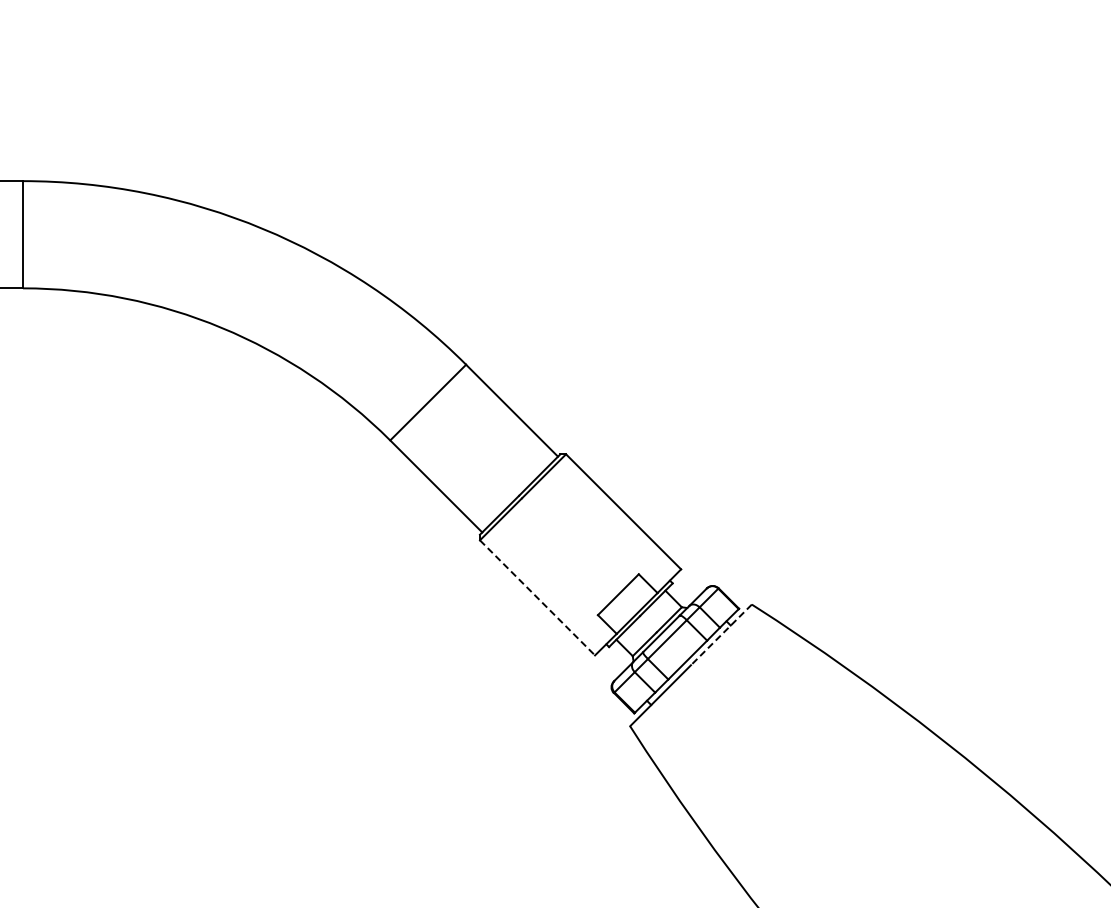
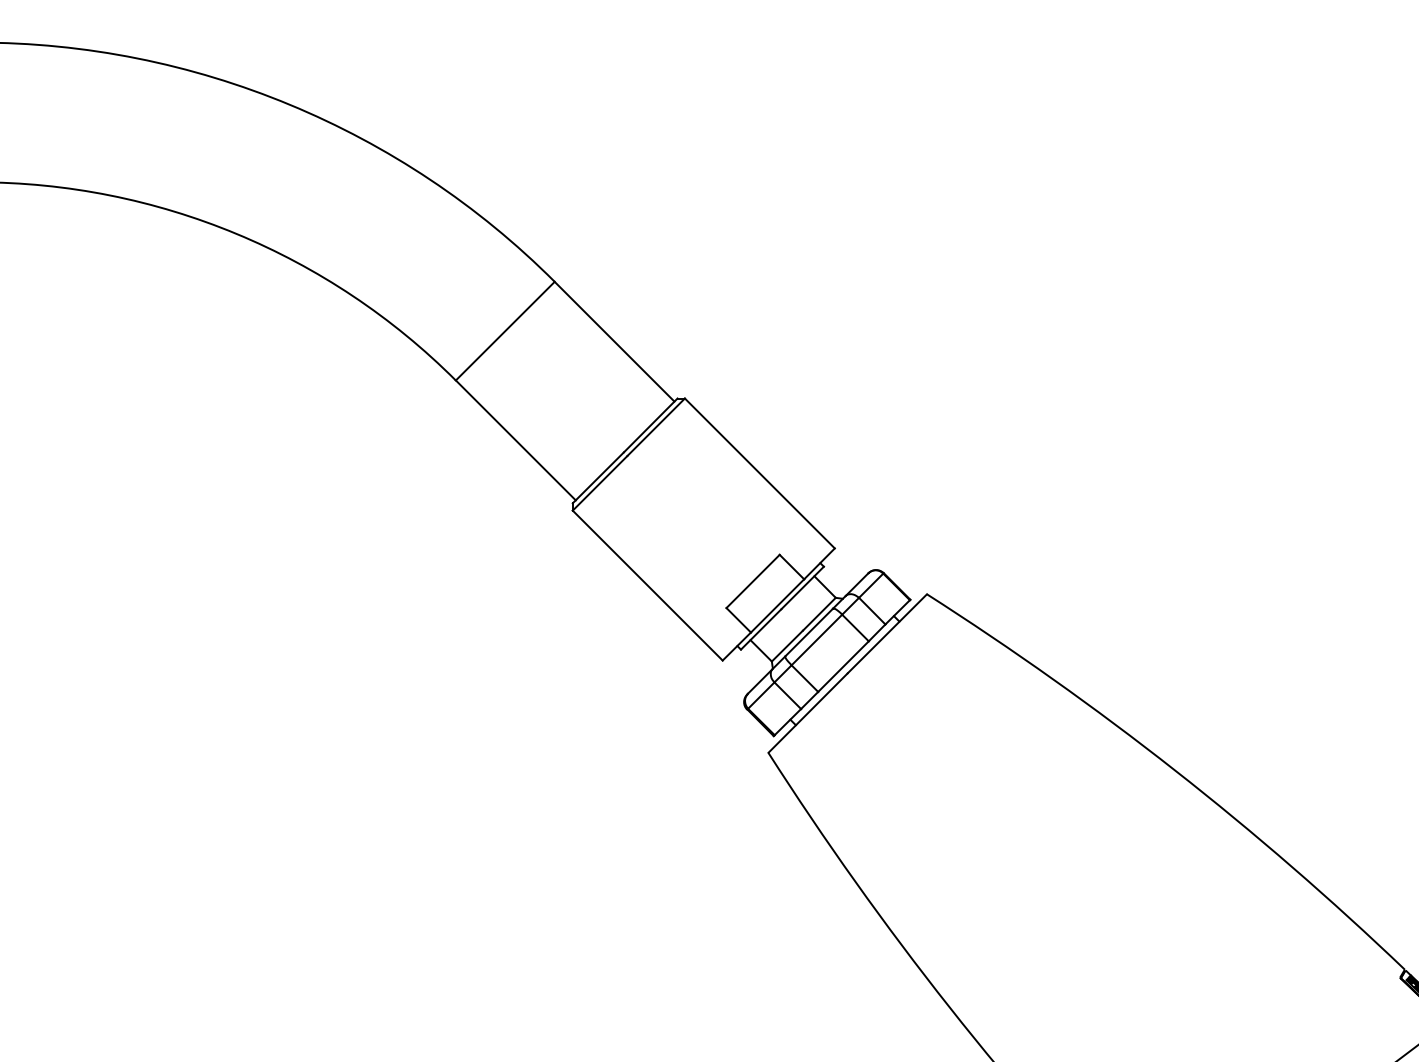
line: (537, 598) -> (647, 586), dashed -> solid
line: (721, 635) -> (887, 634), dashed -> solid

